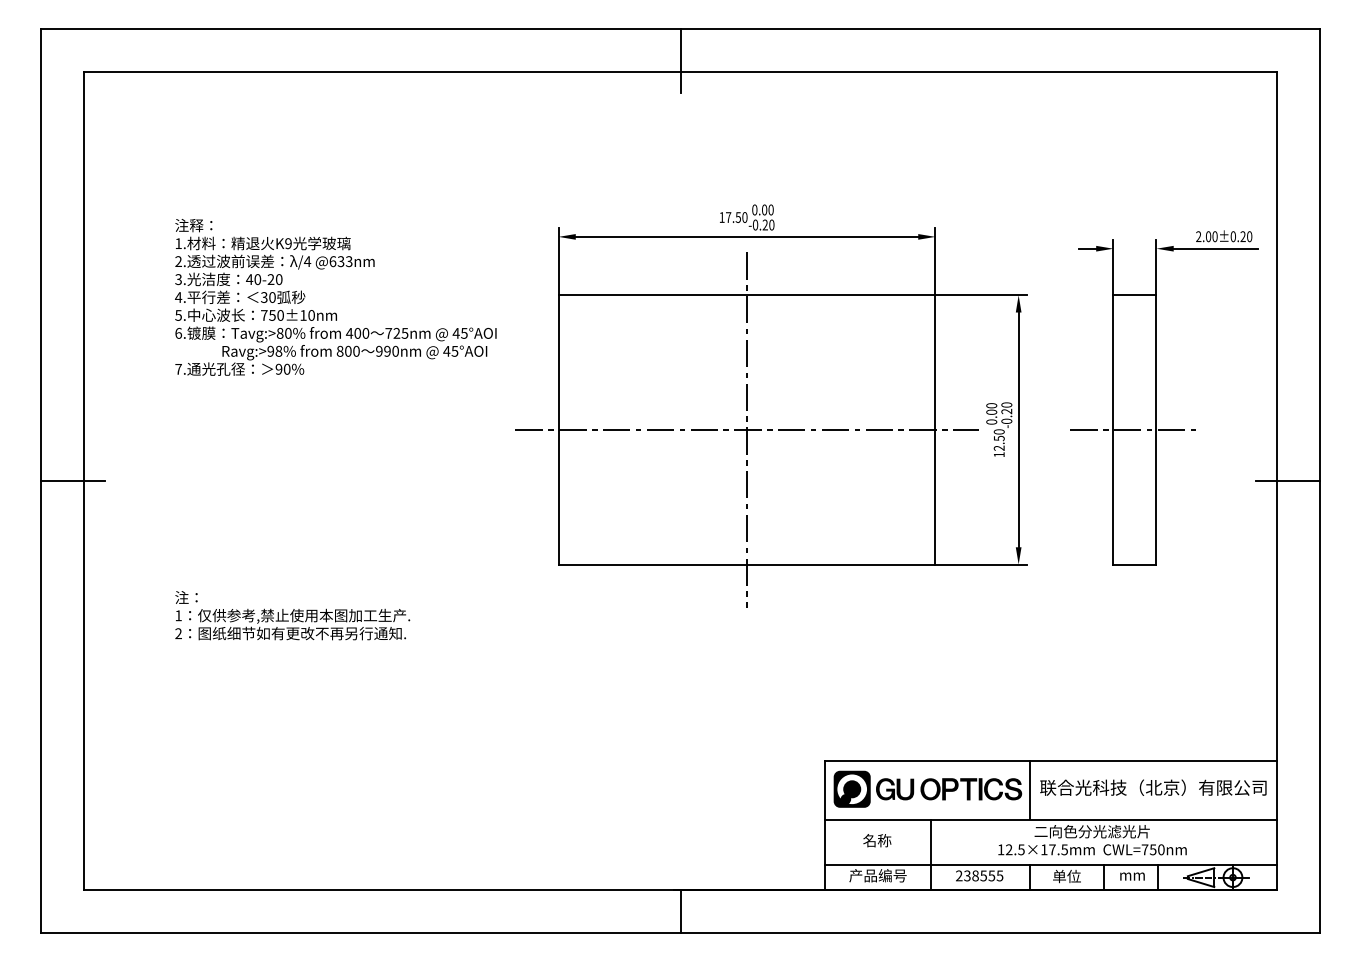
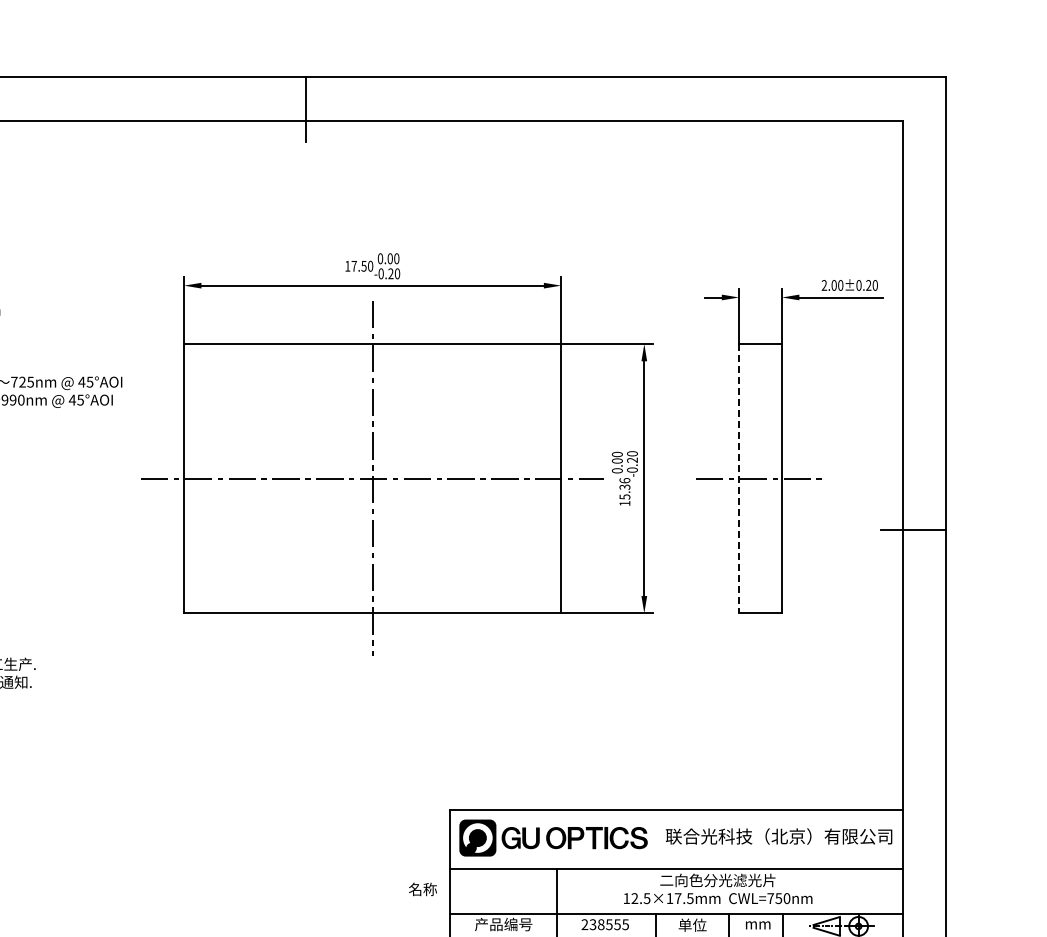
line: (1113, 429) -> (739, 478), solid -> dashed
text: (998, 439) -> (624, 488), 12.50 -> 15.36
line: (1029, 789) -> (655, 838), removed
text: (877, 840) -> (423, 889), moved

